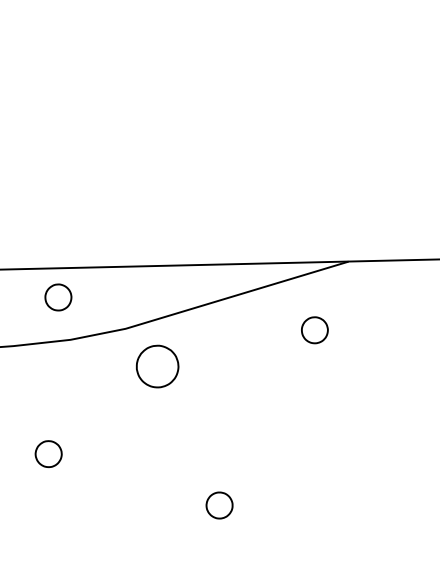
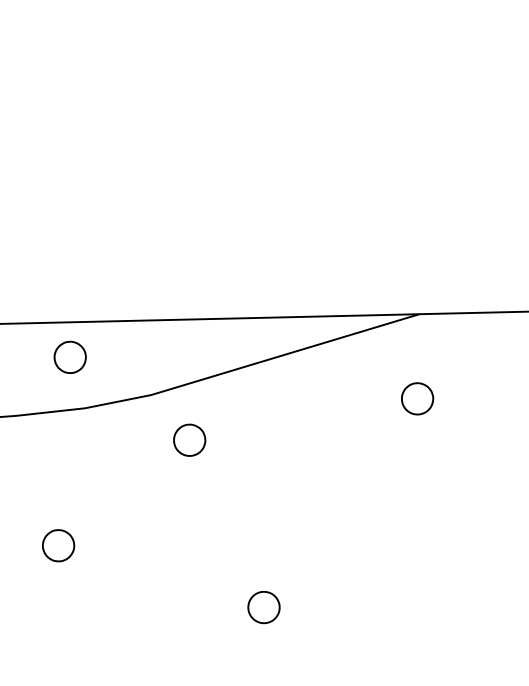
part: (314, 330) -> (417, 398), moved
part: (157, 365) -> (189, 439), size x0.62

